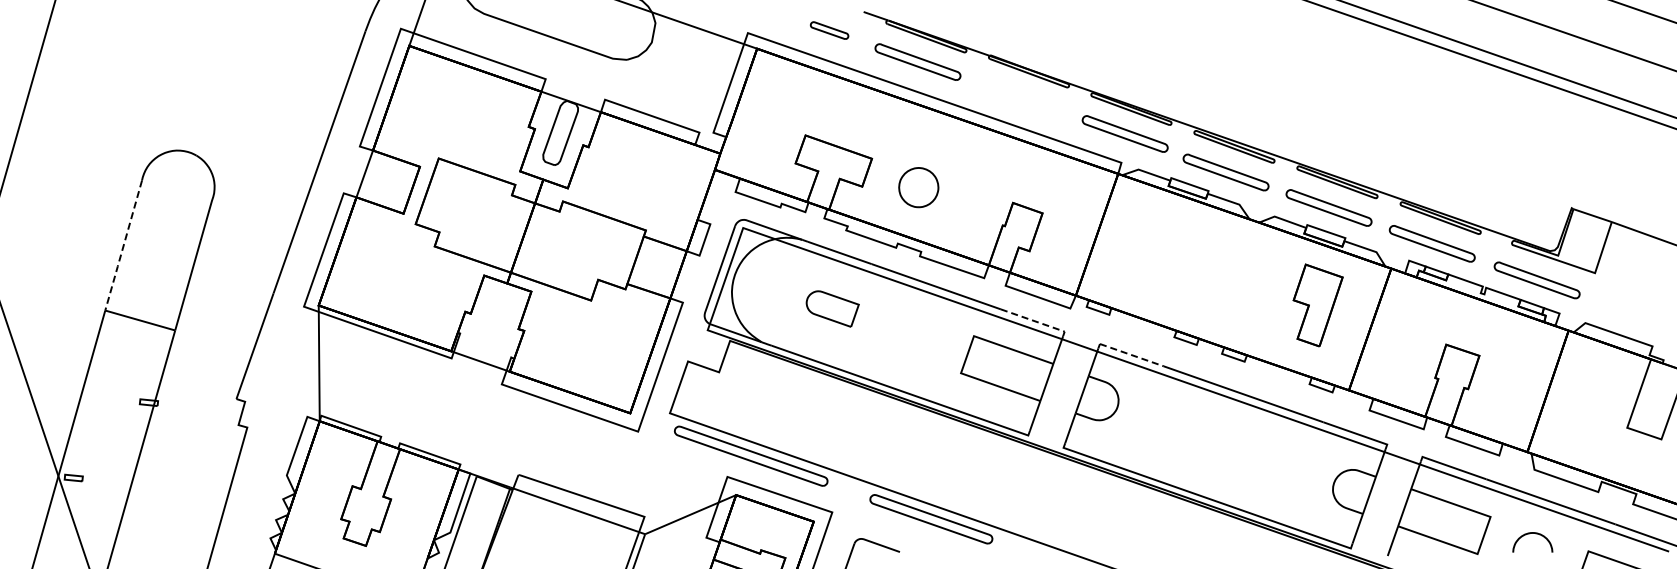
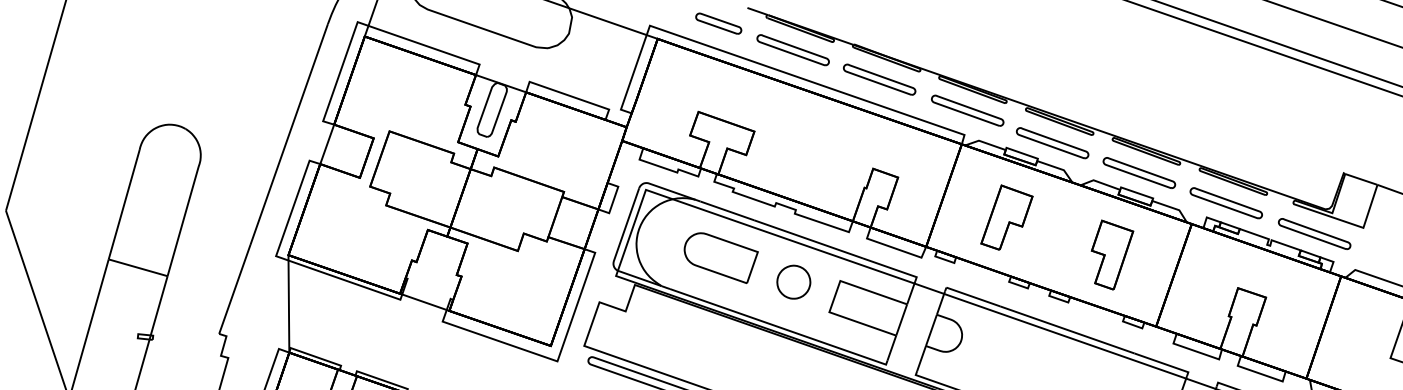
part: (829, 30) -> (718, 23), size x1.43
part: (1020, 96) -> (879, 79), added
part: (918, 187) -> (793, 282), moved
line: (123, 246) -> (124, 205), dashed -> solid
part: (1171, 260) -> (1006, 217), added
part: (1317, 305) -> (1111, 255), moved
part: (832, 308) -> (721, 257), size x1.67
line: (1035, 321) -> (892, 268), dashed -> solid
line: (1131, 355) -> (972, 297), dashed -> solid

